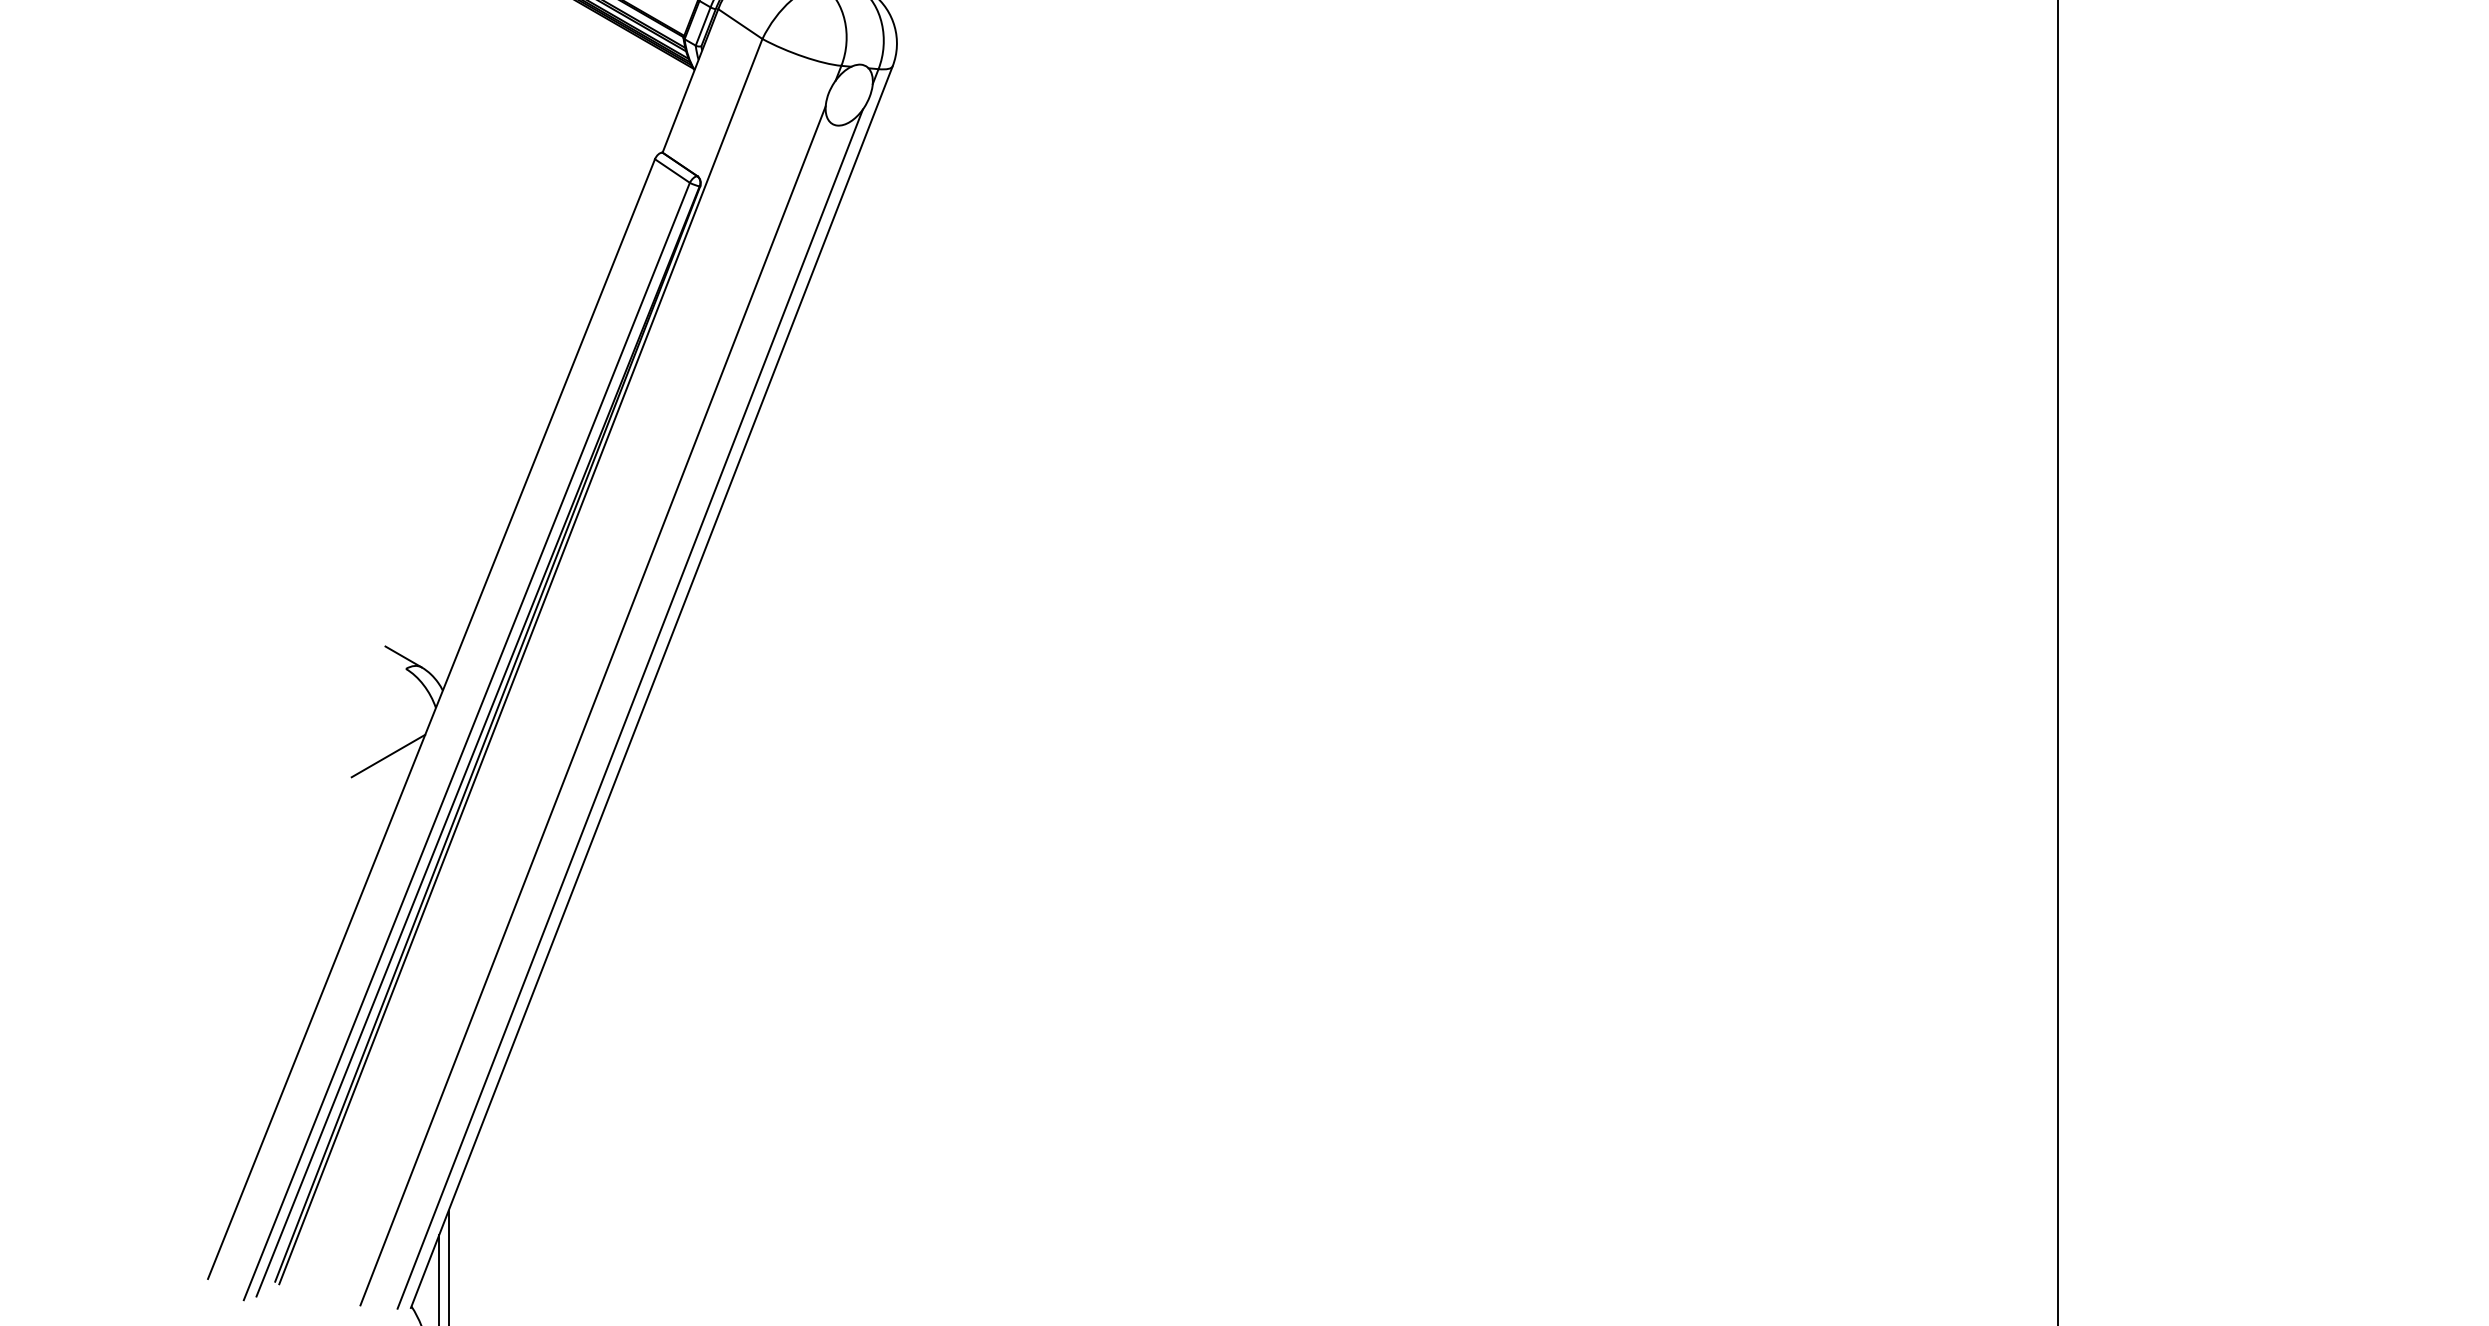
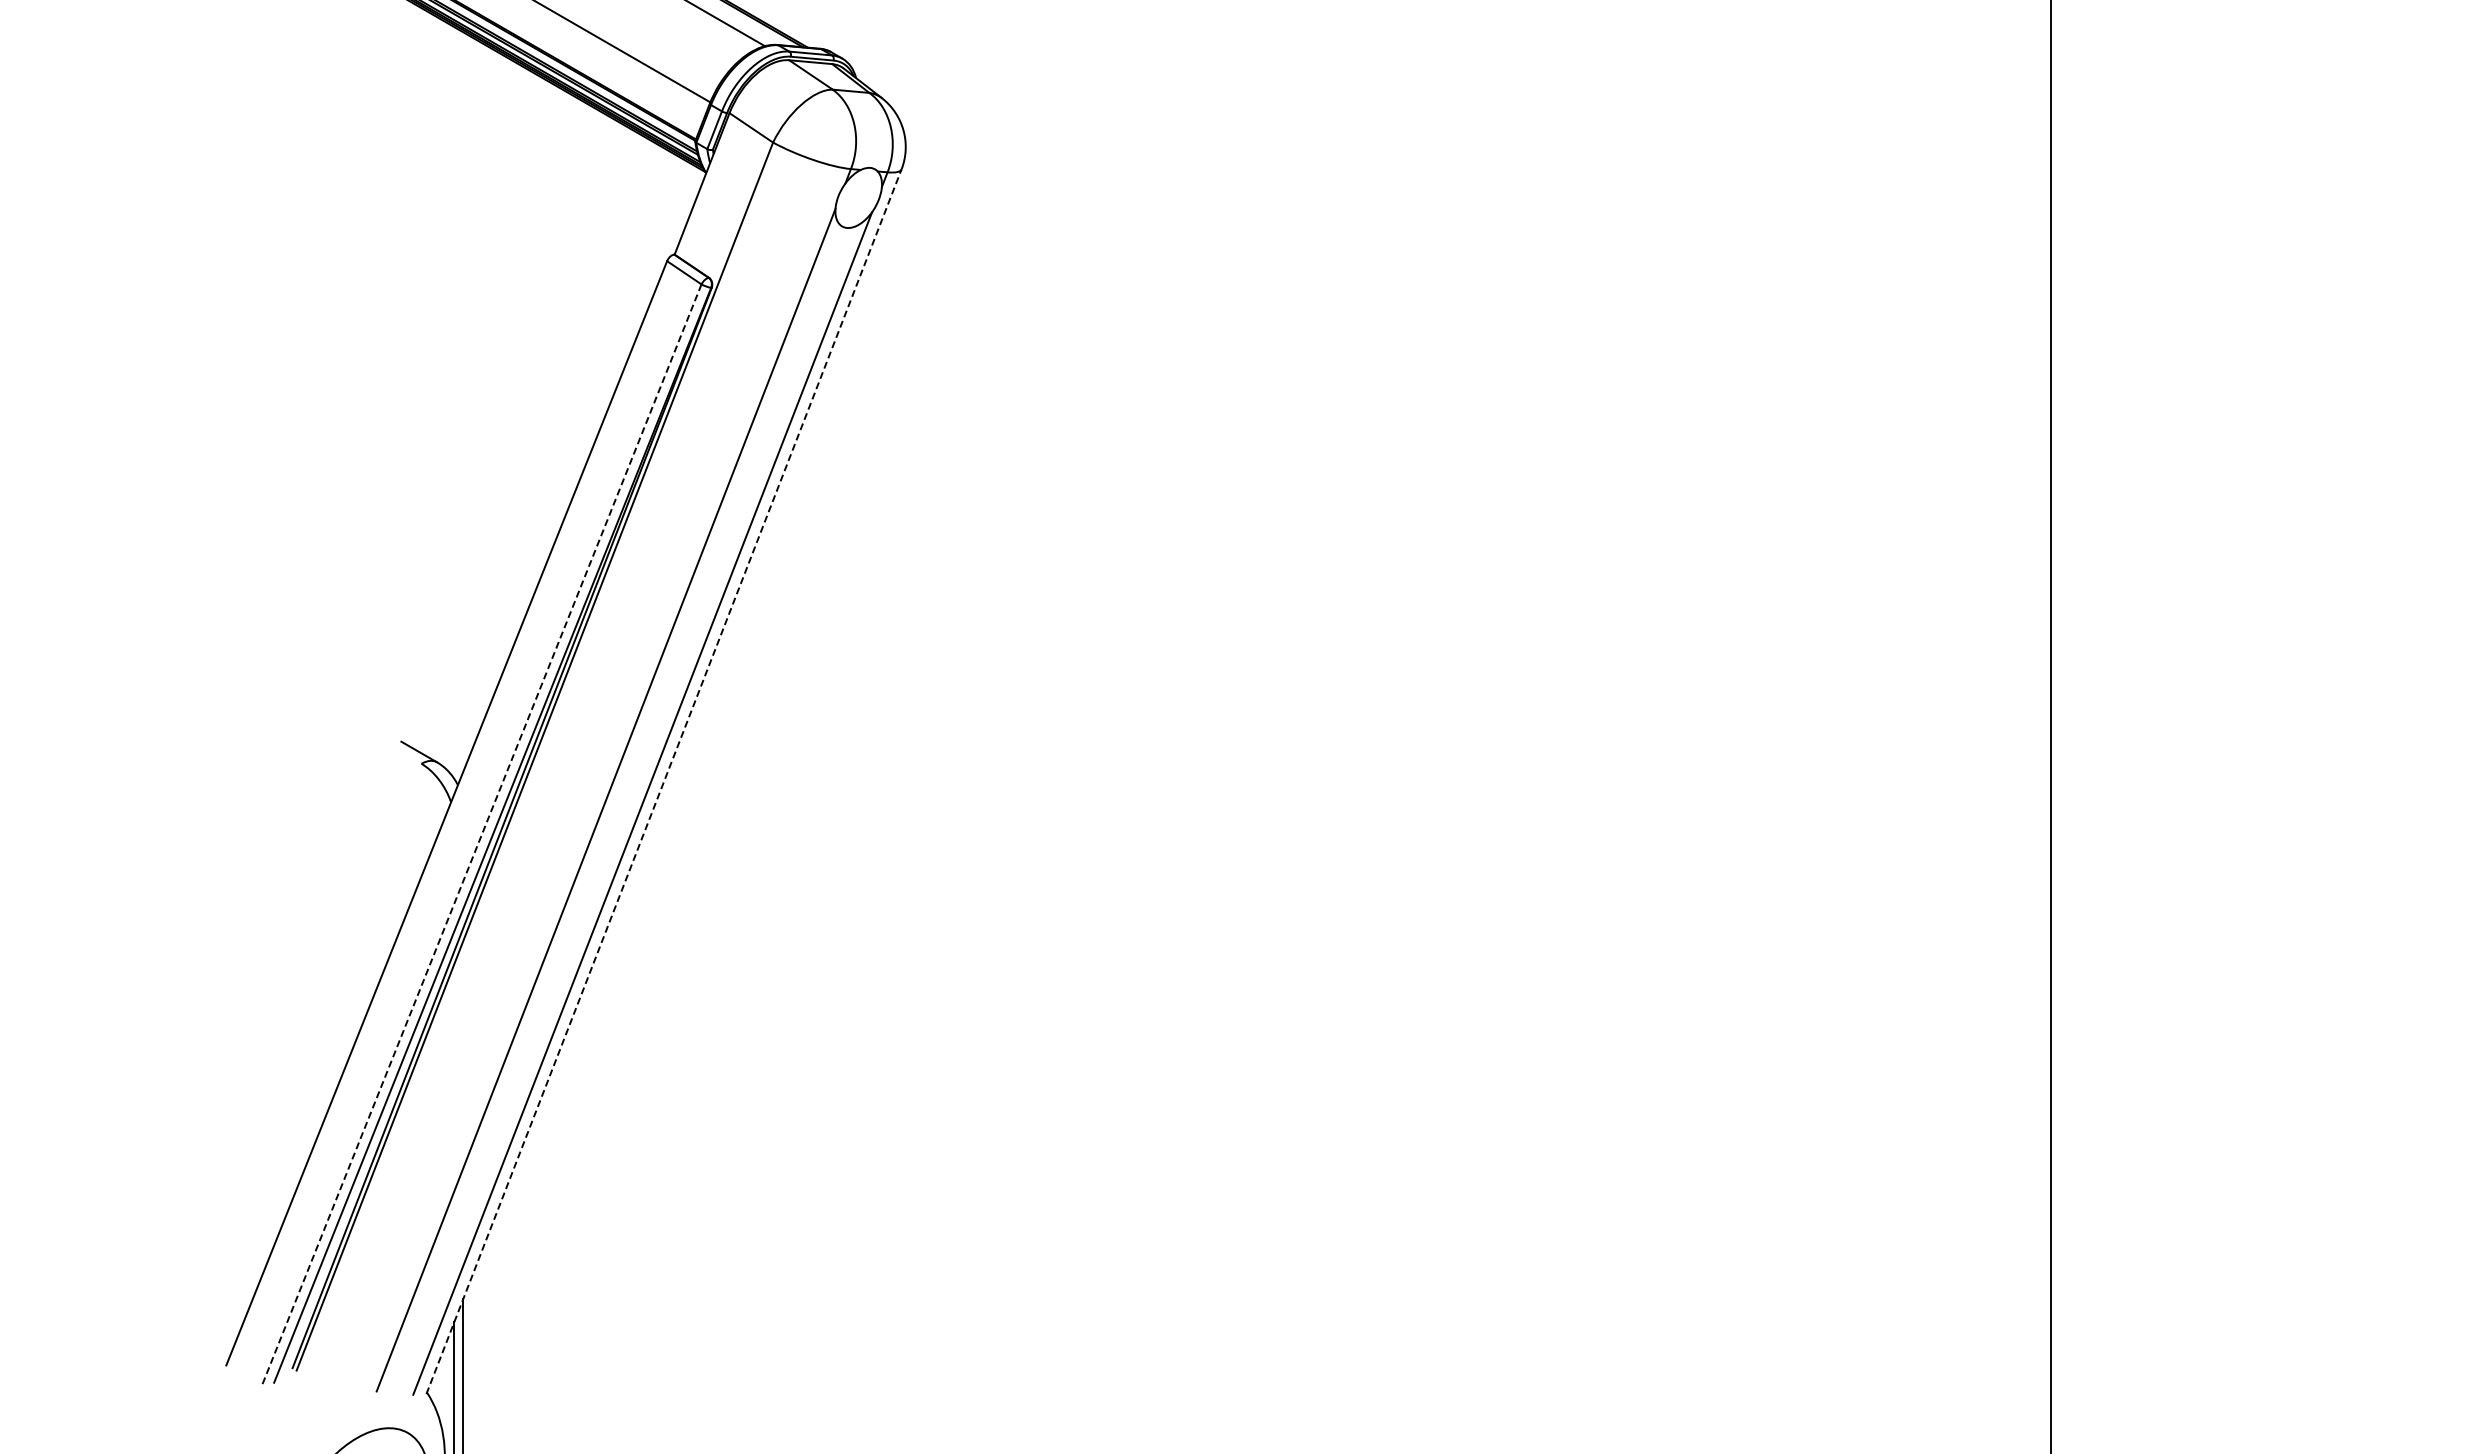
line: (652, 686) -> (664, 781), solid -> dashed
line: (466, 741) -> (481, 835), solid -> dashed
line: (388, 755) -> (404, 849), removed

